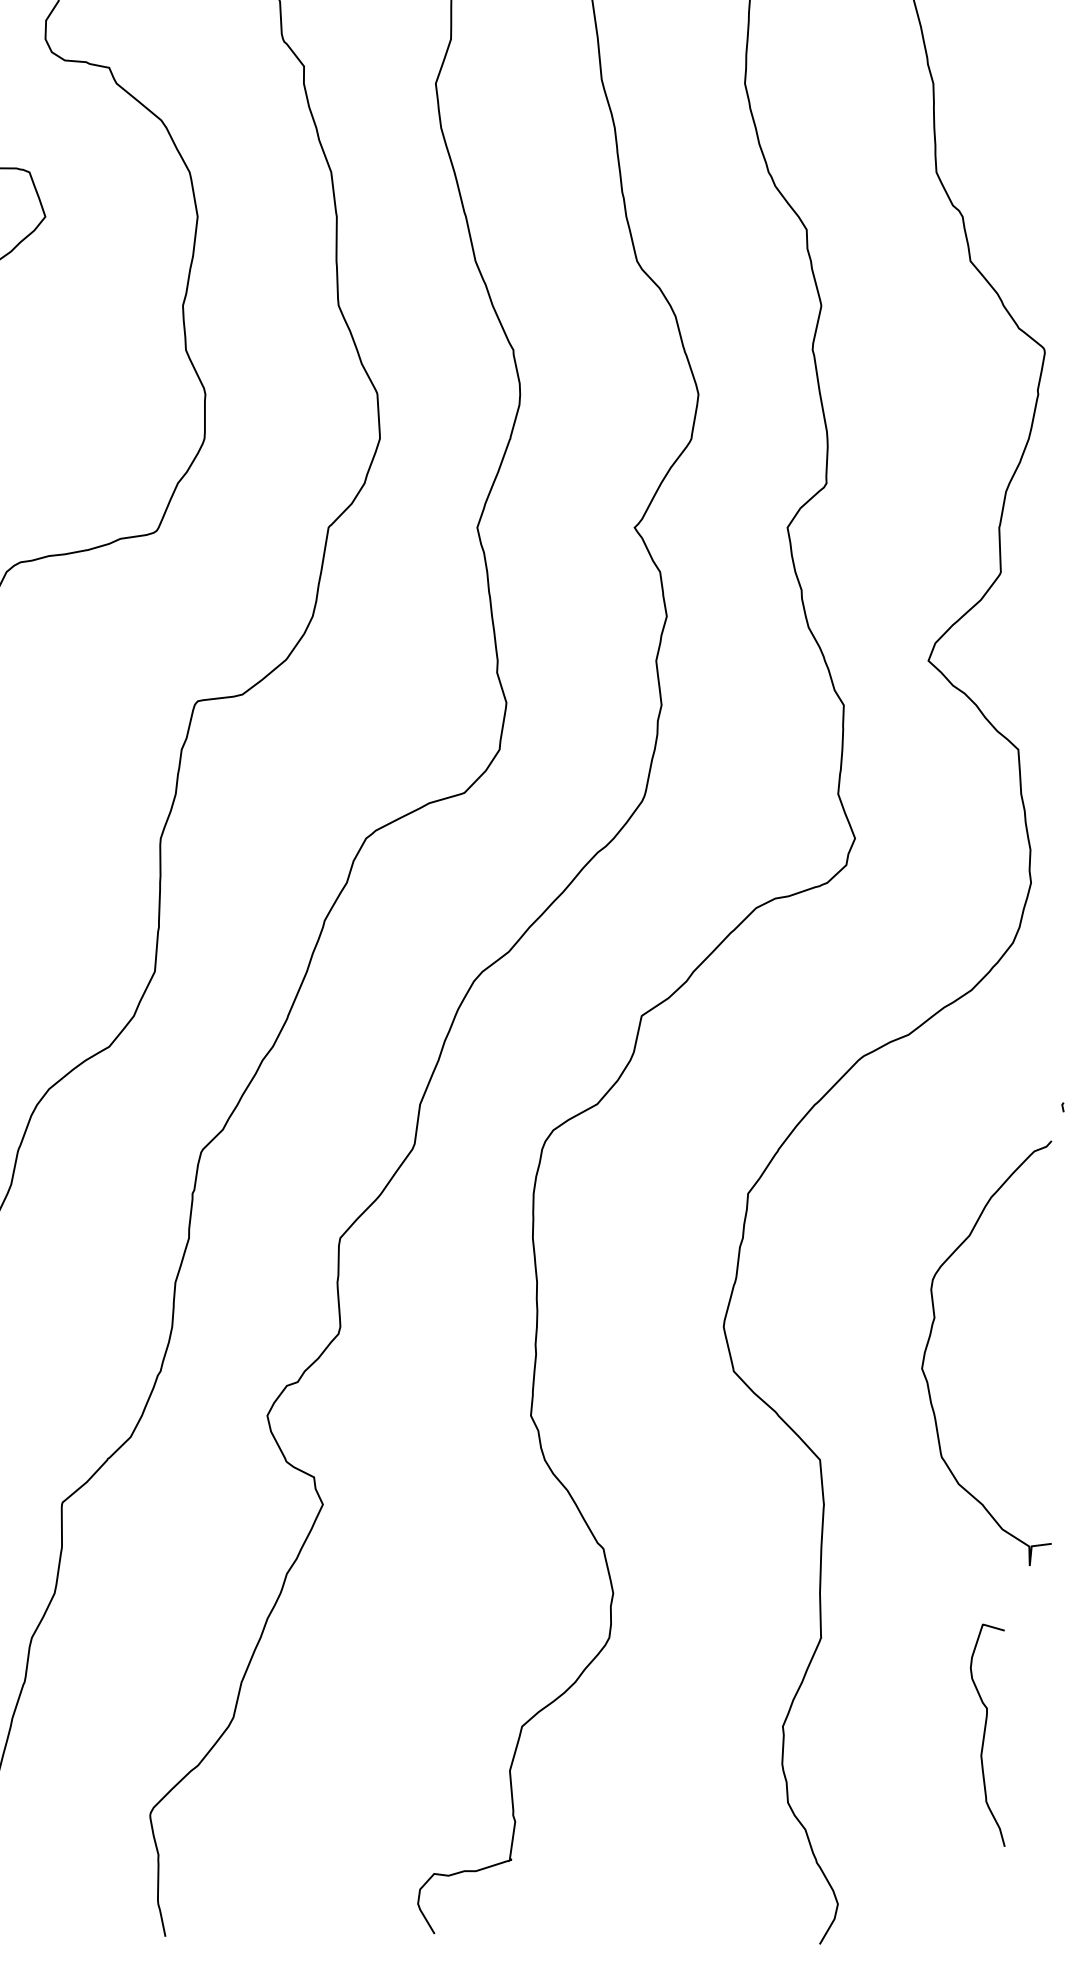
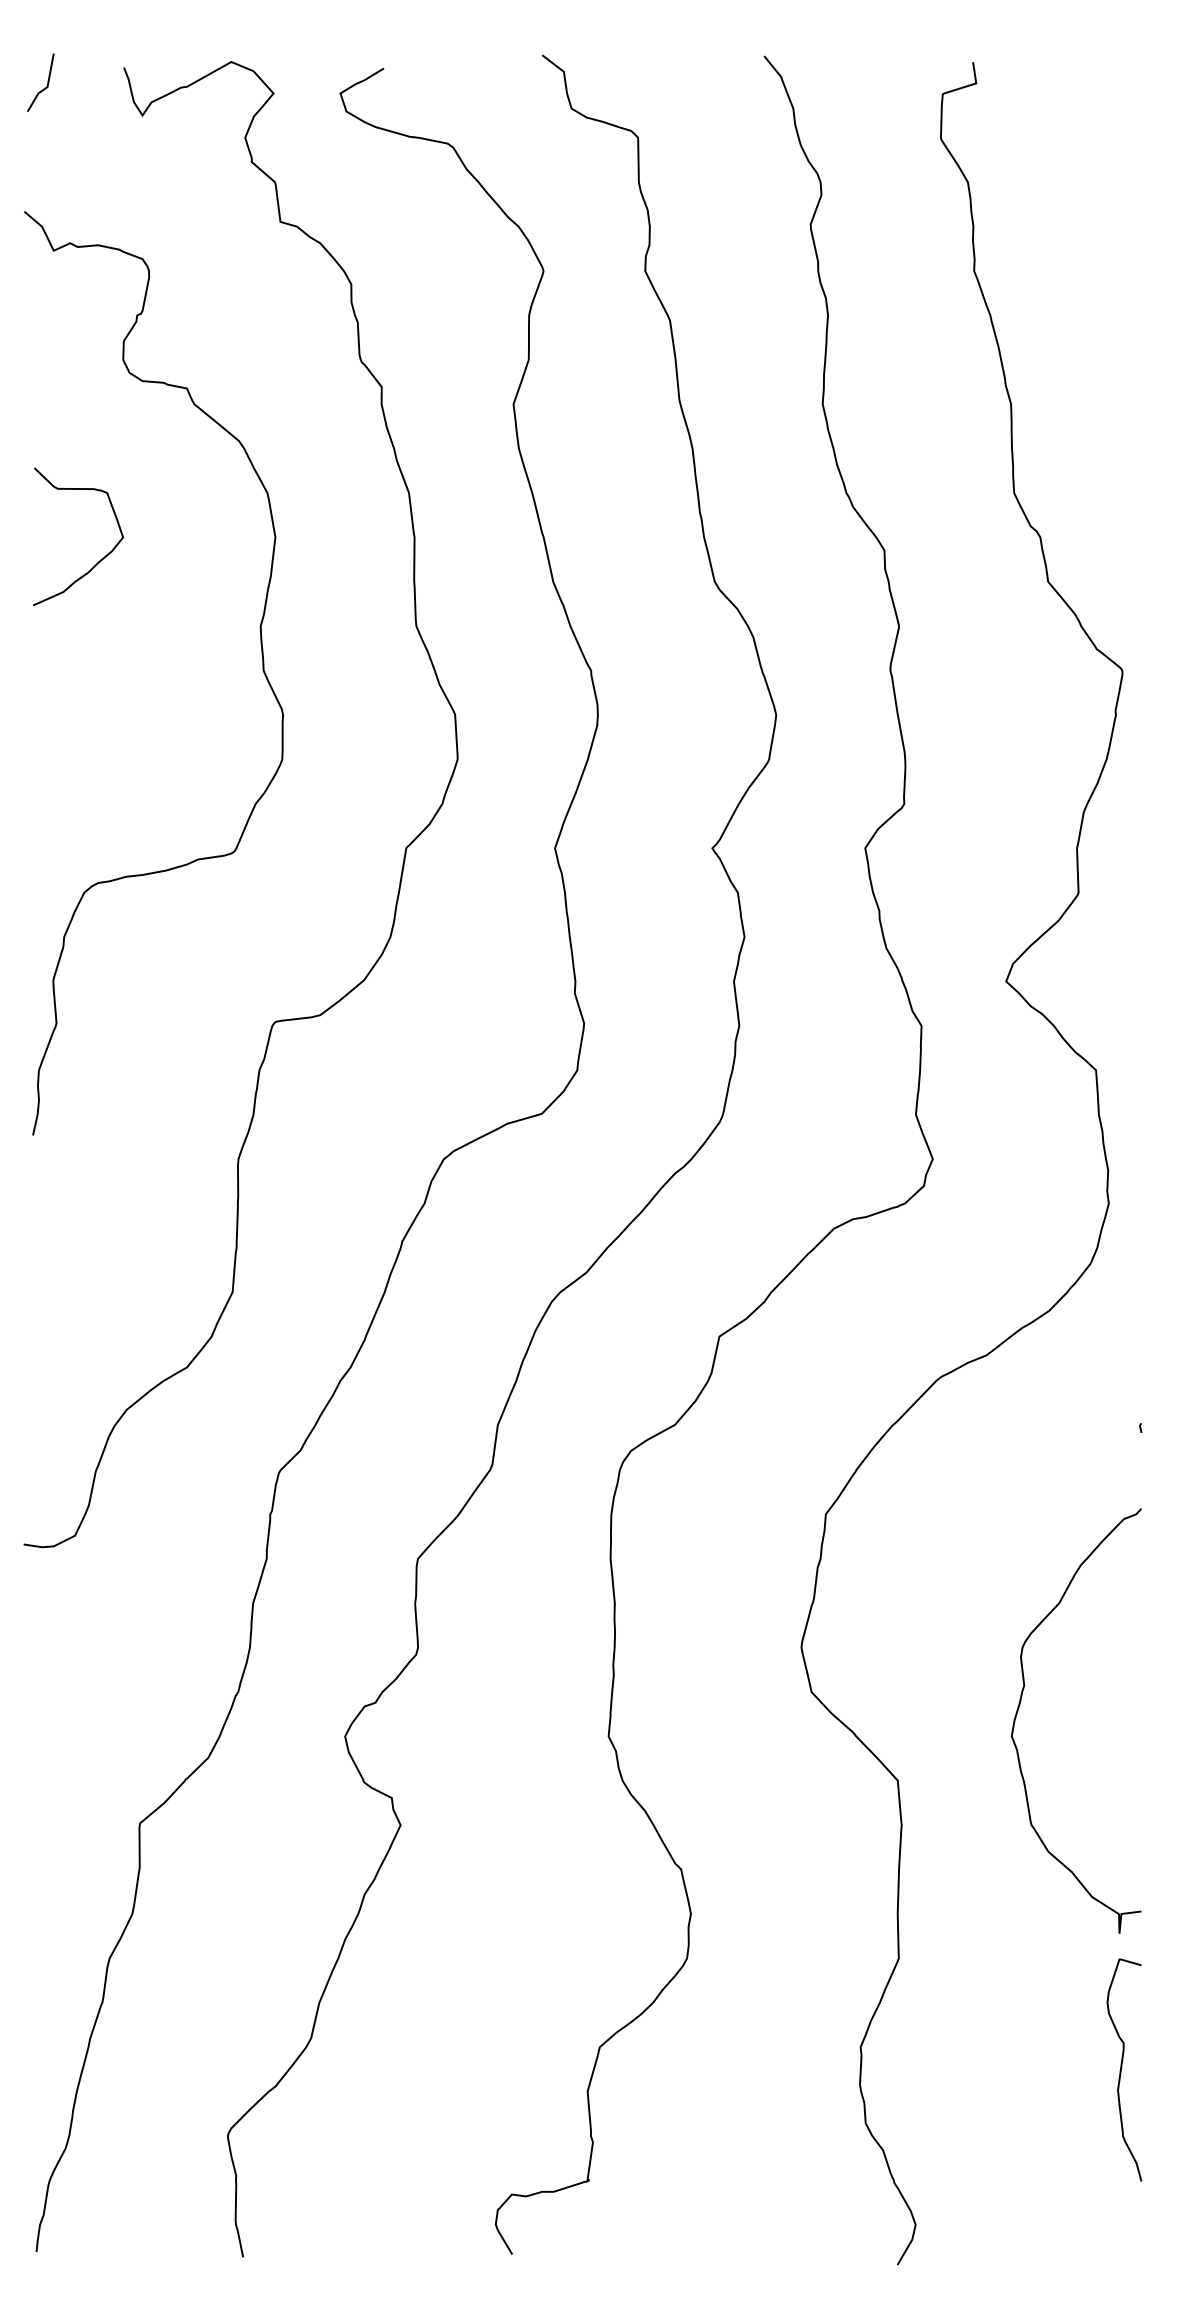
curve: (931, 1333) -> (1021, 1701), moved
curve: (985, 1732) -> (1122, 2067), moved

